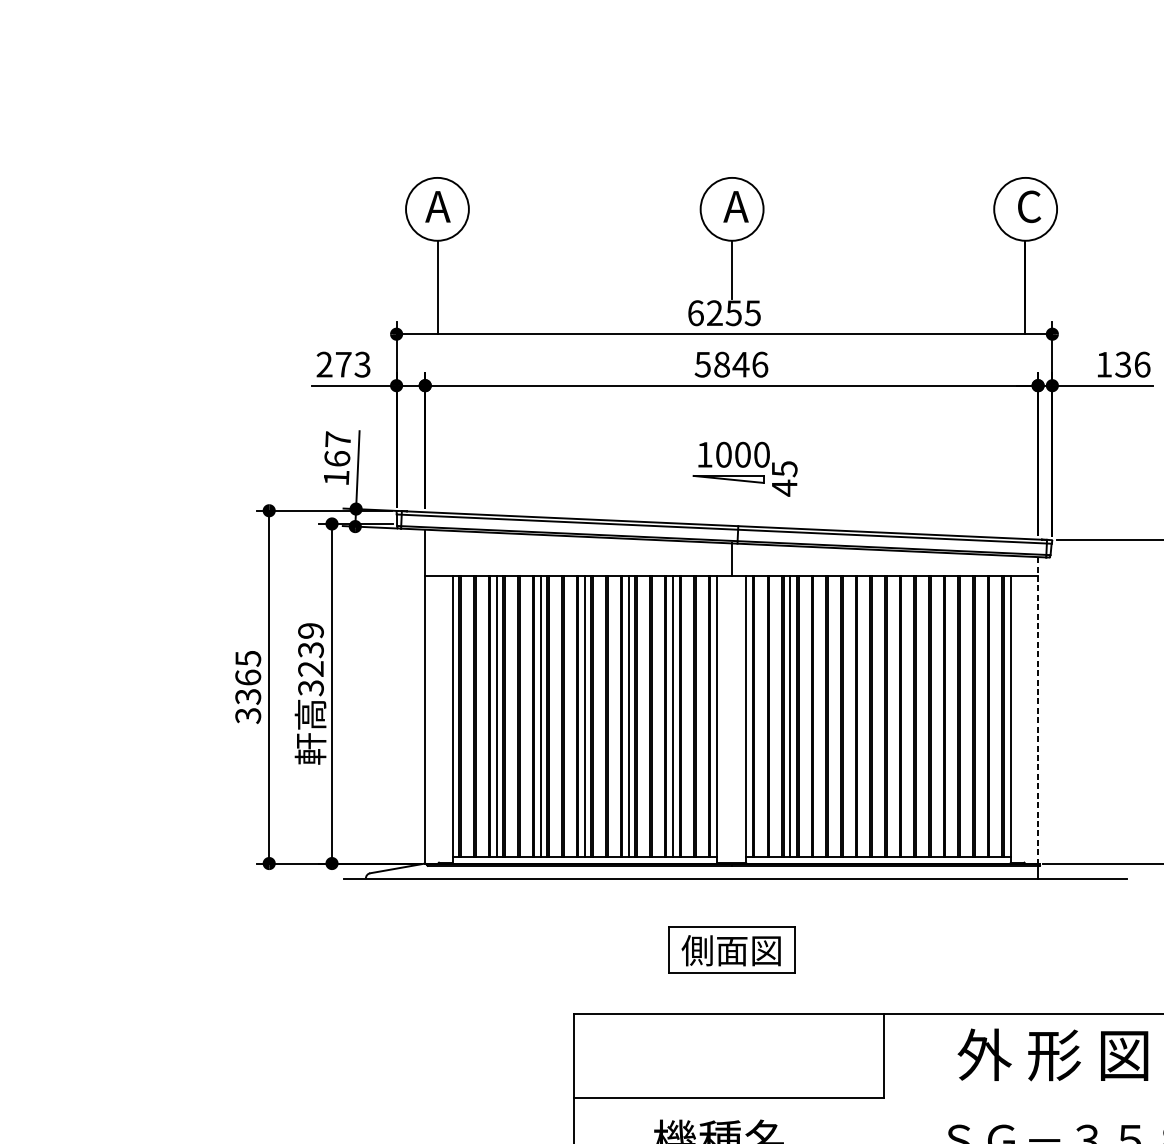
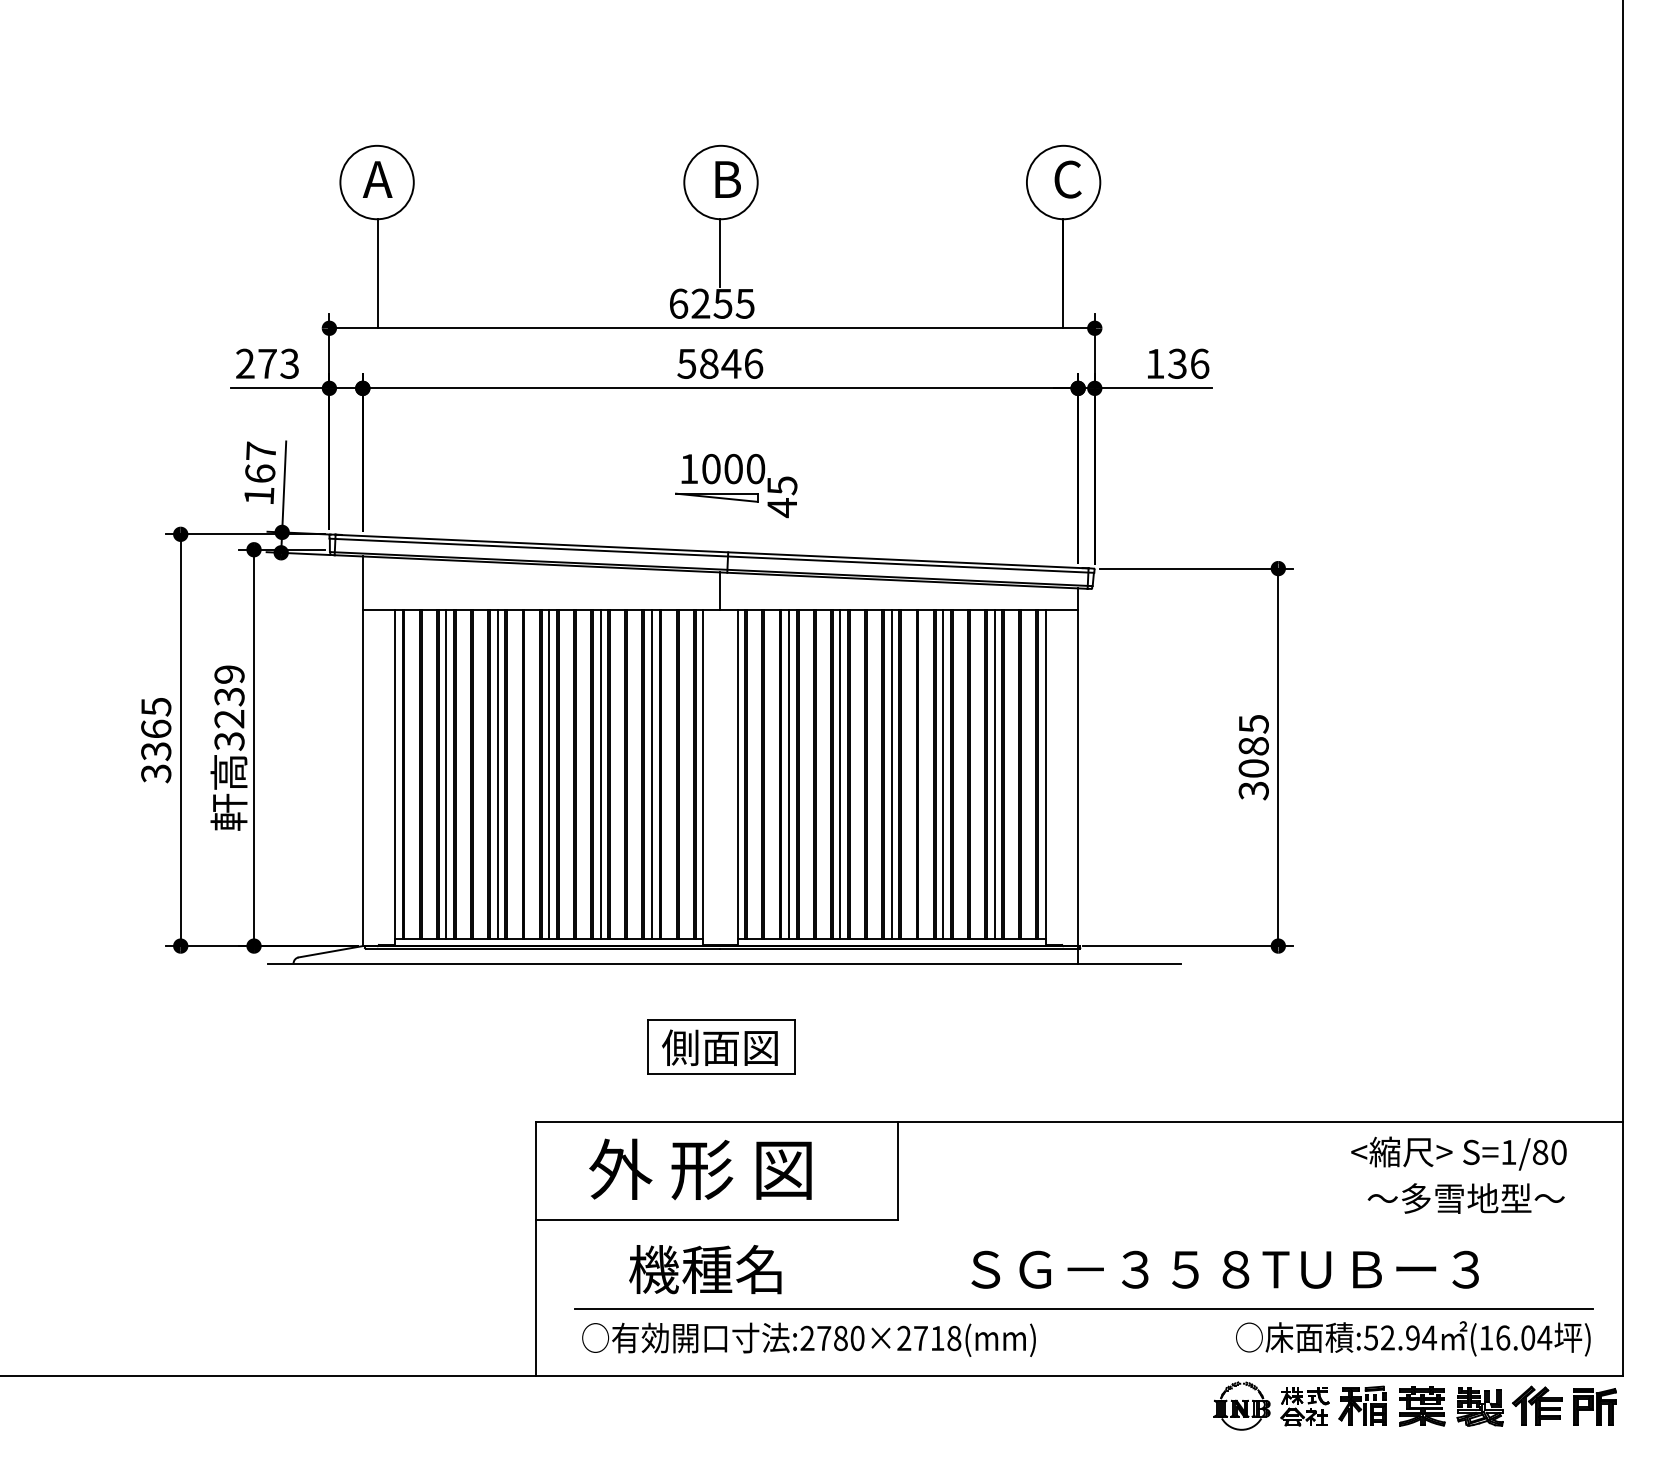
text: (735, 206) -> (725, 179), A -> B
line: (1038, 710) -> (1078, 767), dashed -> solid
line: (834, 716) -> (840, 774), added
line: (878, 716) -> (891, 774), added
line: (922, 716) -> (943, 774), added
line: (966, 716) -> (994, 774), added
text: (1052, 1054) -> (700, 1169), moved

